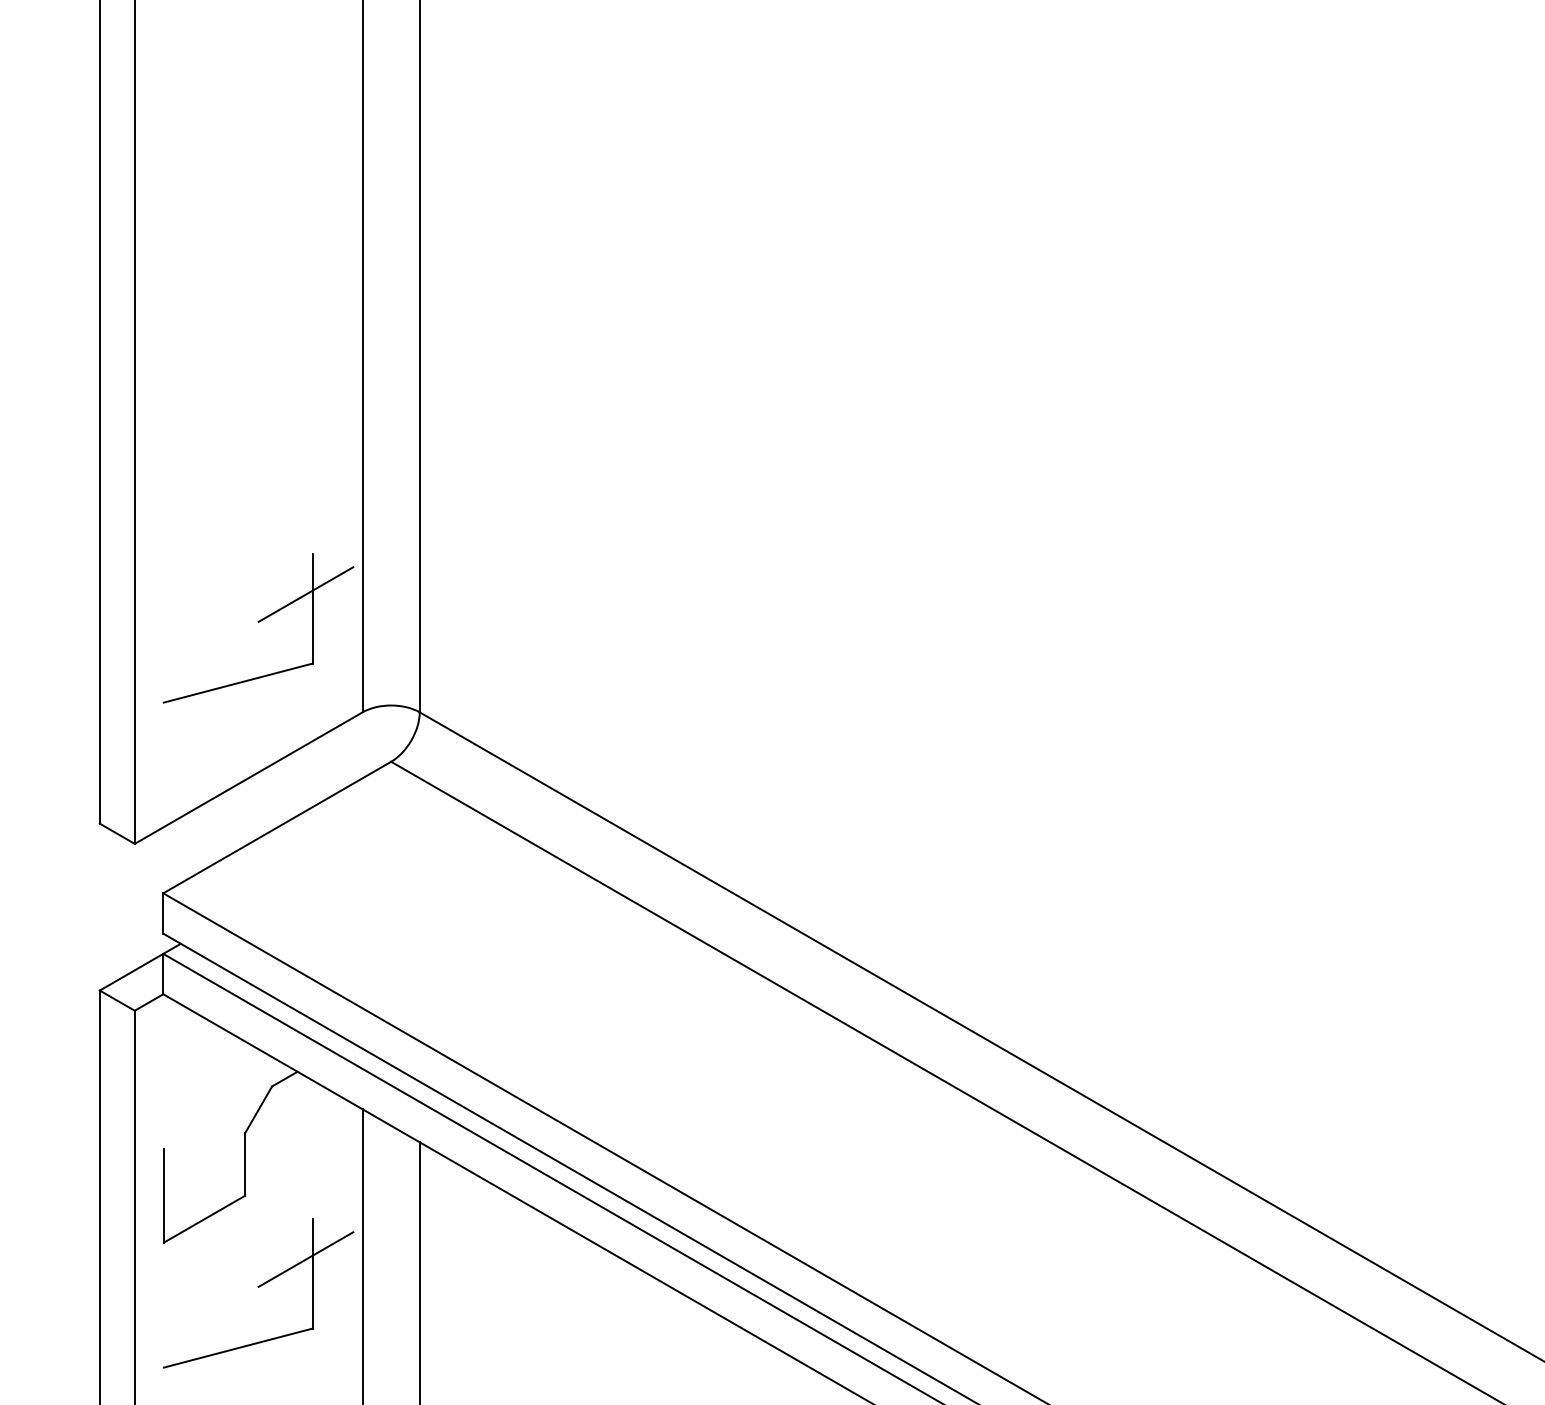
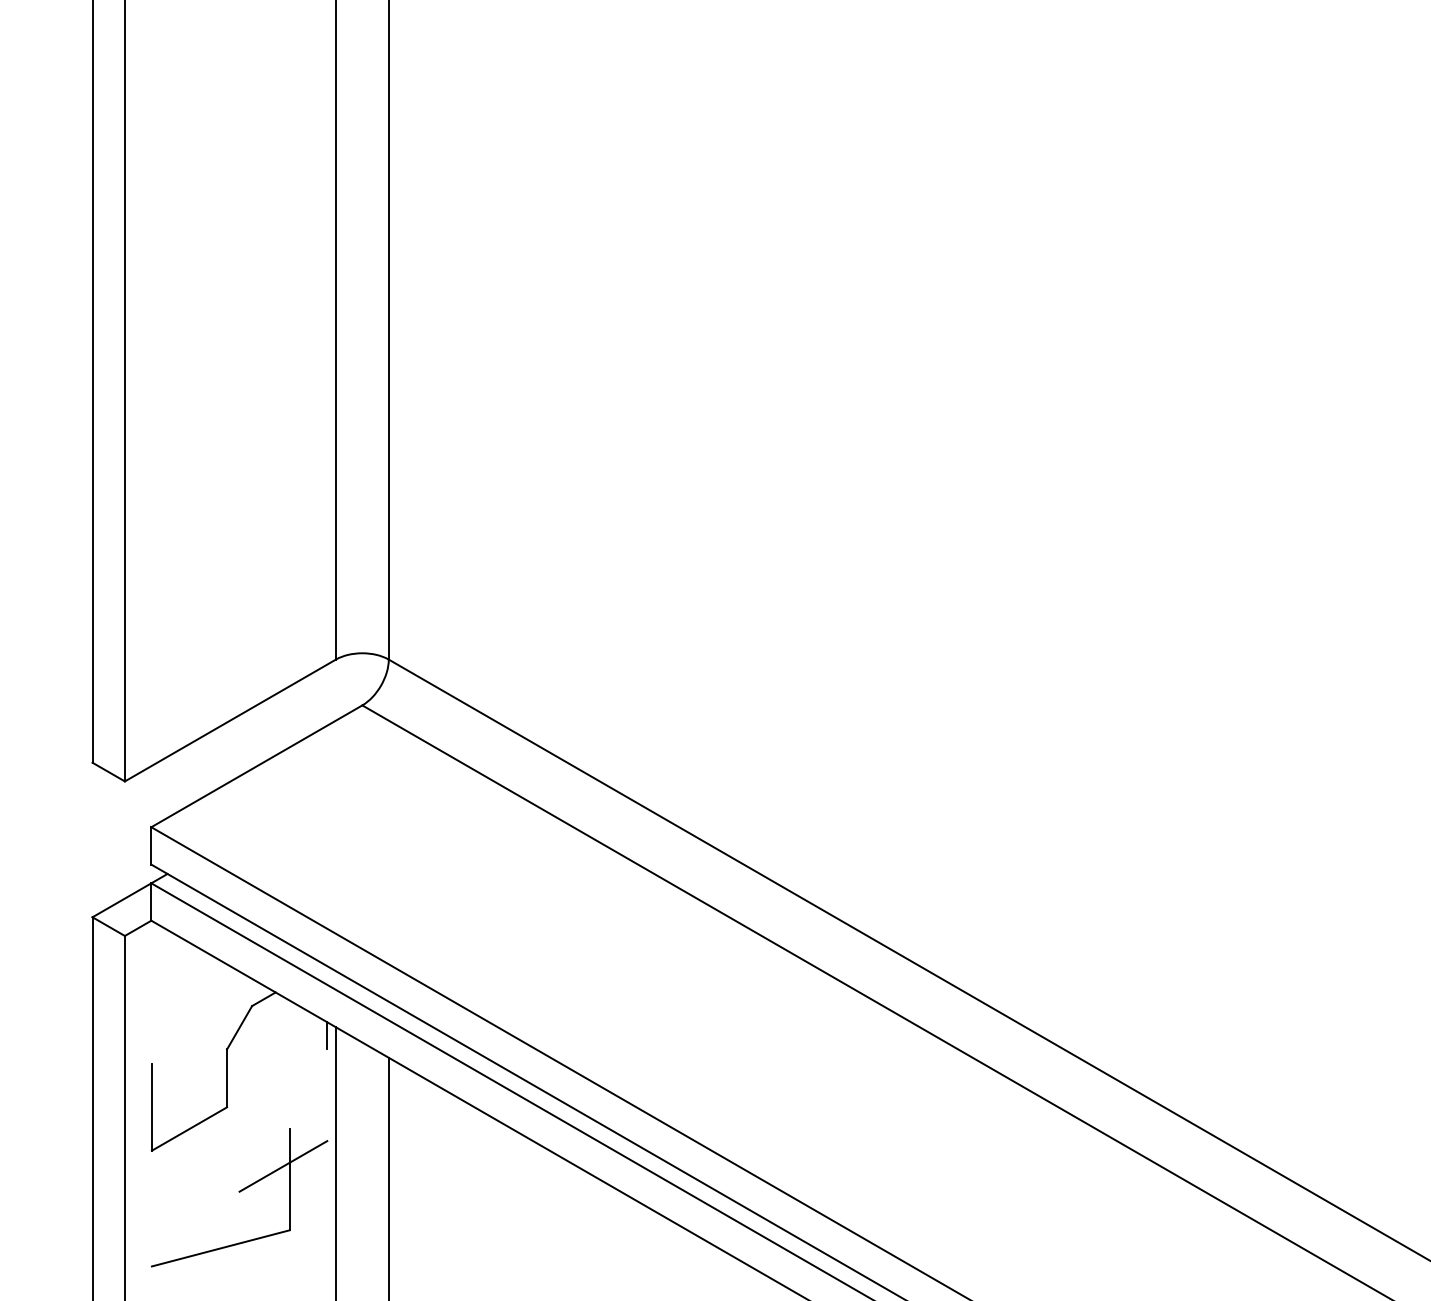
part: (258, 628) -> (239, 581), removed
line: (353, 1118) -> (327, 1035), added

